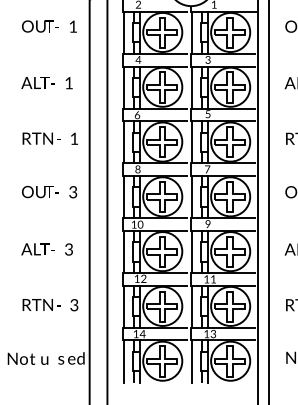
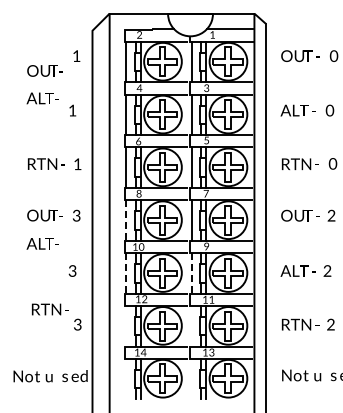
text: (39, 26) -> (44, 70), moved
text: (37, 83) -> (42, 98), moved
line: (124, 198) -> (126, 221), solid -> dashed
text: (37, 248) -> (42, 243), moved
line: (124, 252) -> (126, 273), solid -> dashed
line: (192, 252) -> (191, 273), solid -> dashed
text: (41, 304) -> (50, 309), moved
line: (124, 306) -> (126, 325), removed
line: (192, 306) -> (191, 325), removed
line: (124, 360) -> (126, 378), removed
line: (192, 360) -> (191, 378), removed

